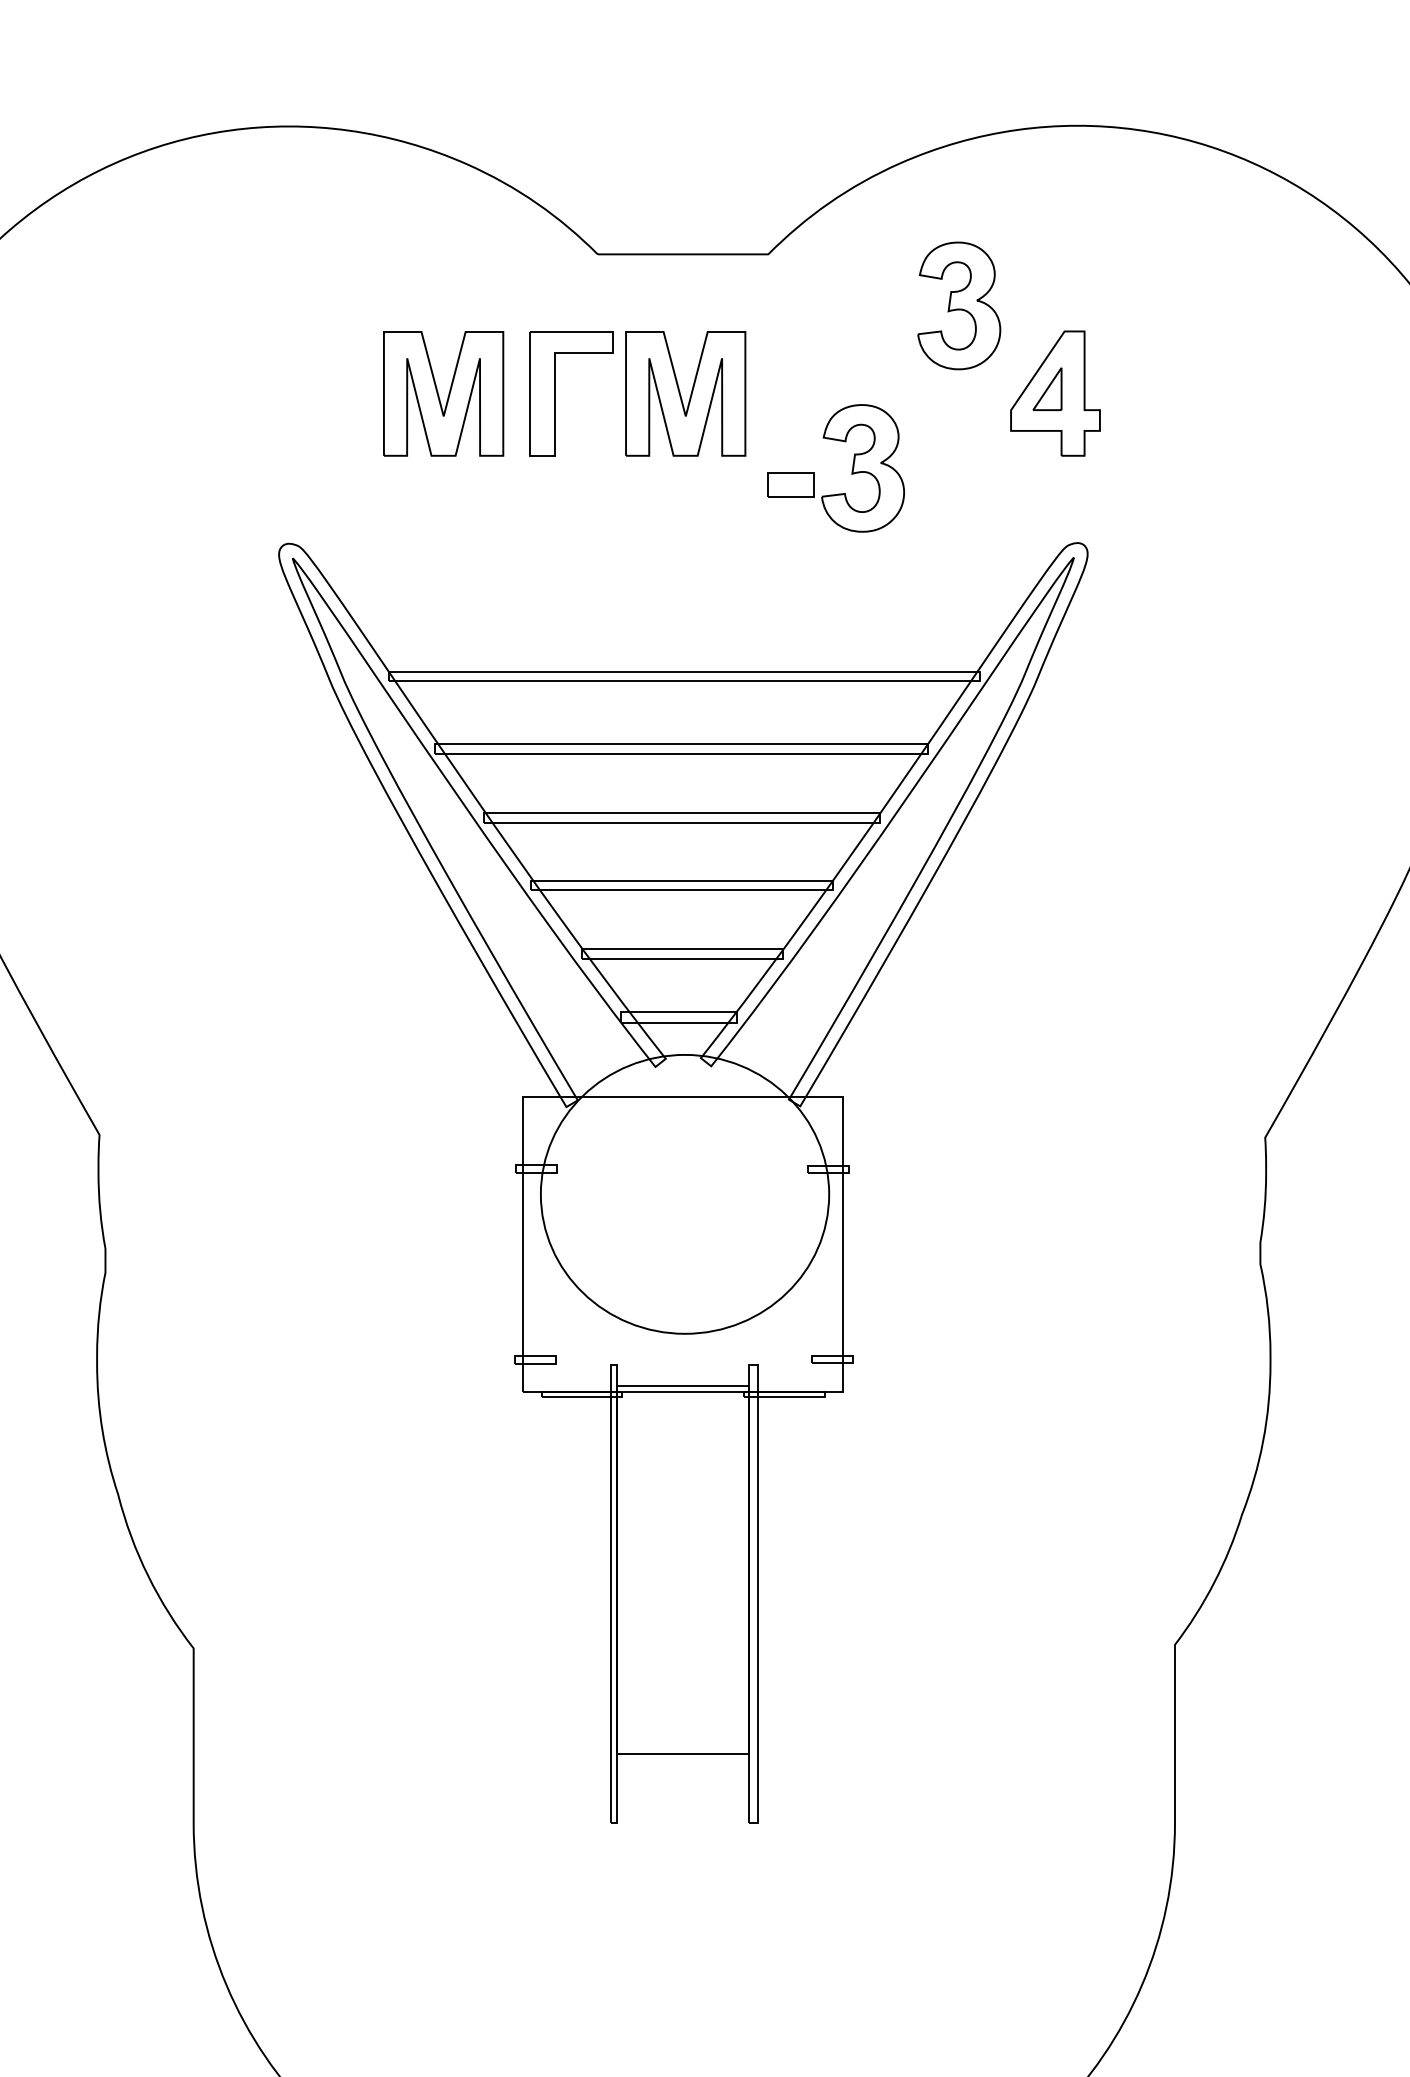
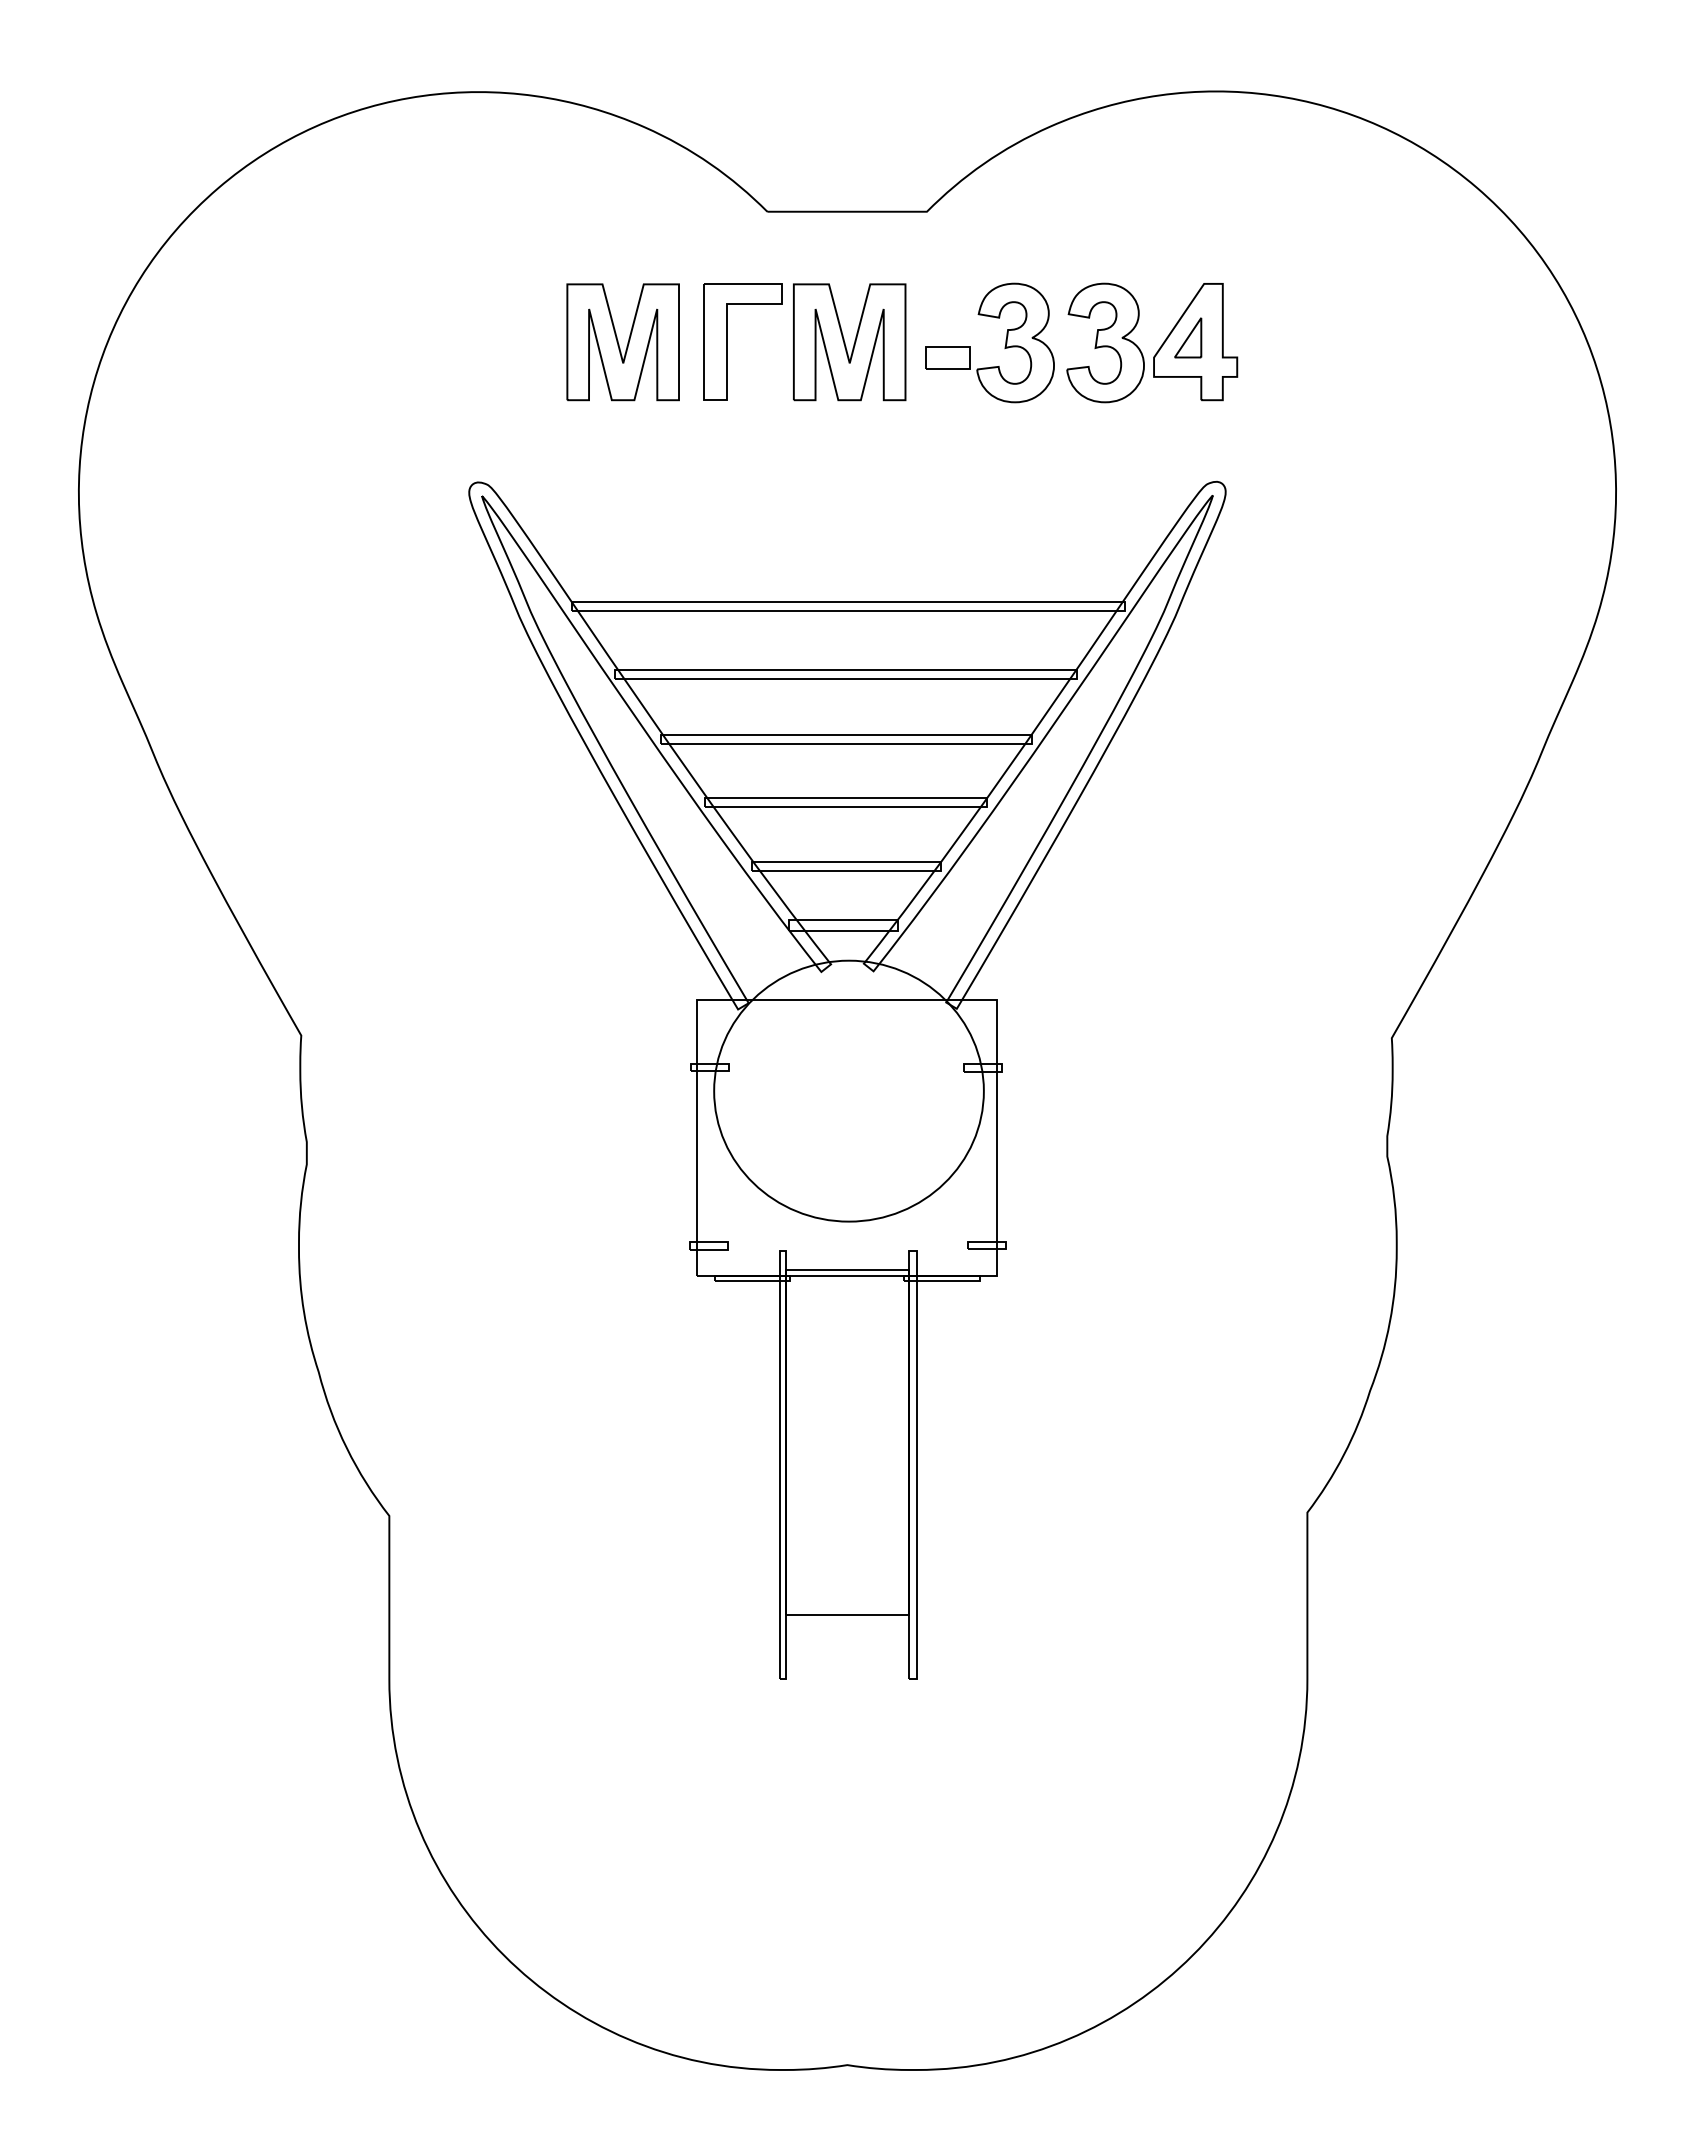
part: (959, 305) -> (1105, 342), moved
part: (851, 472) -> (1004, 346), moved

